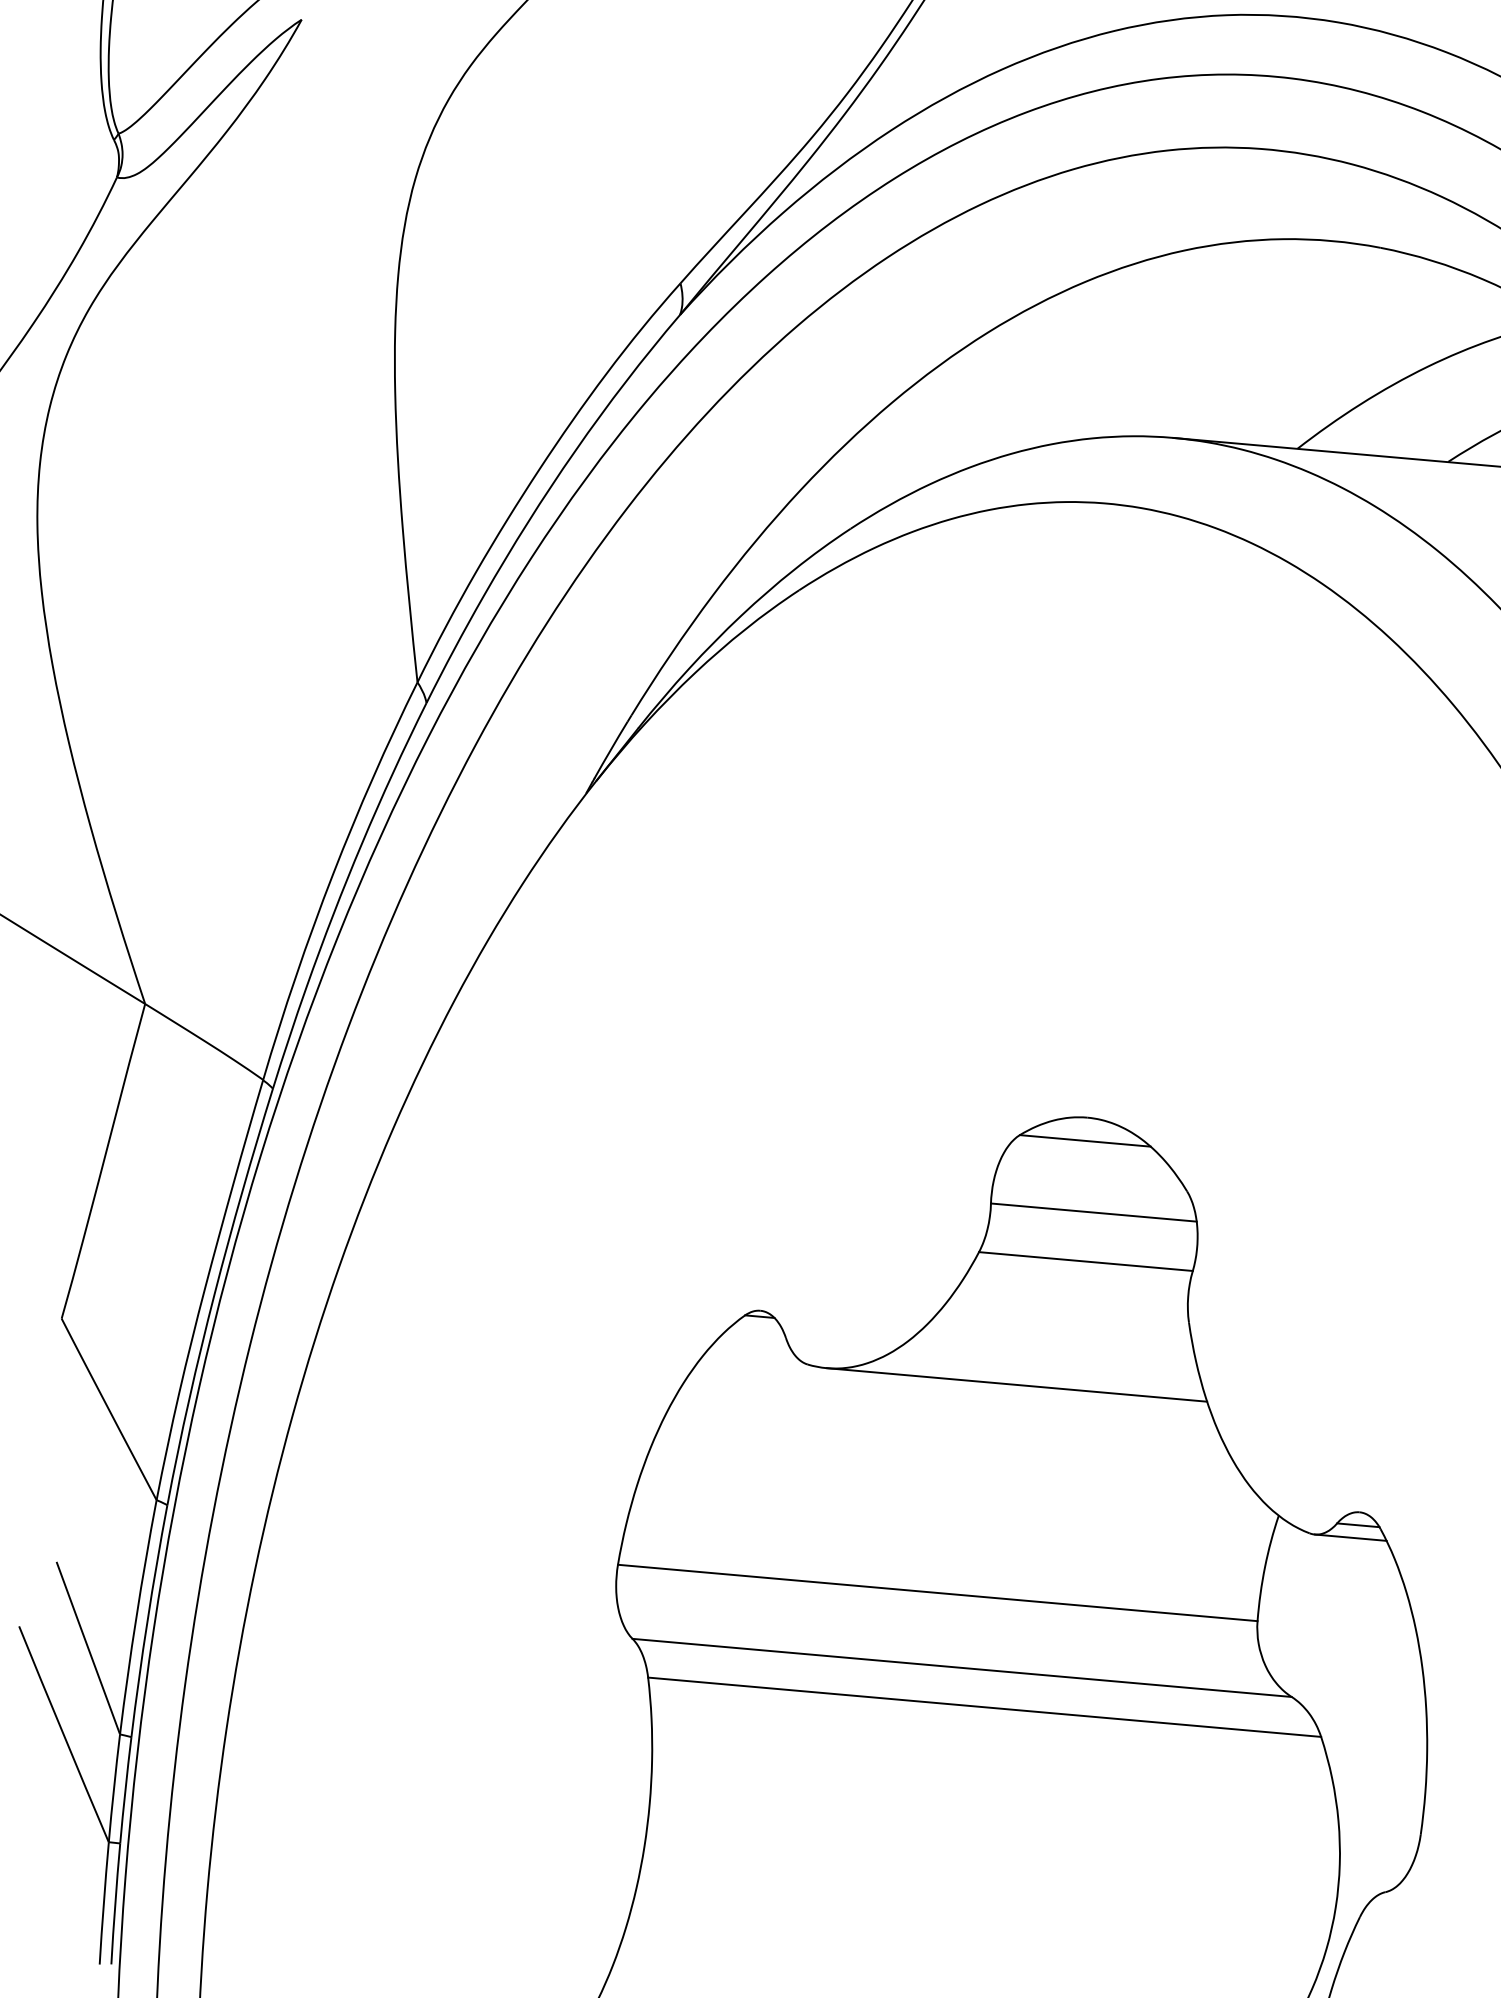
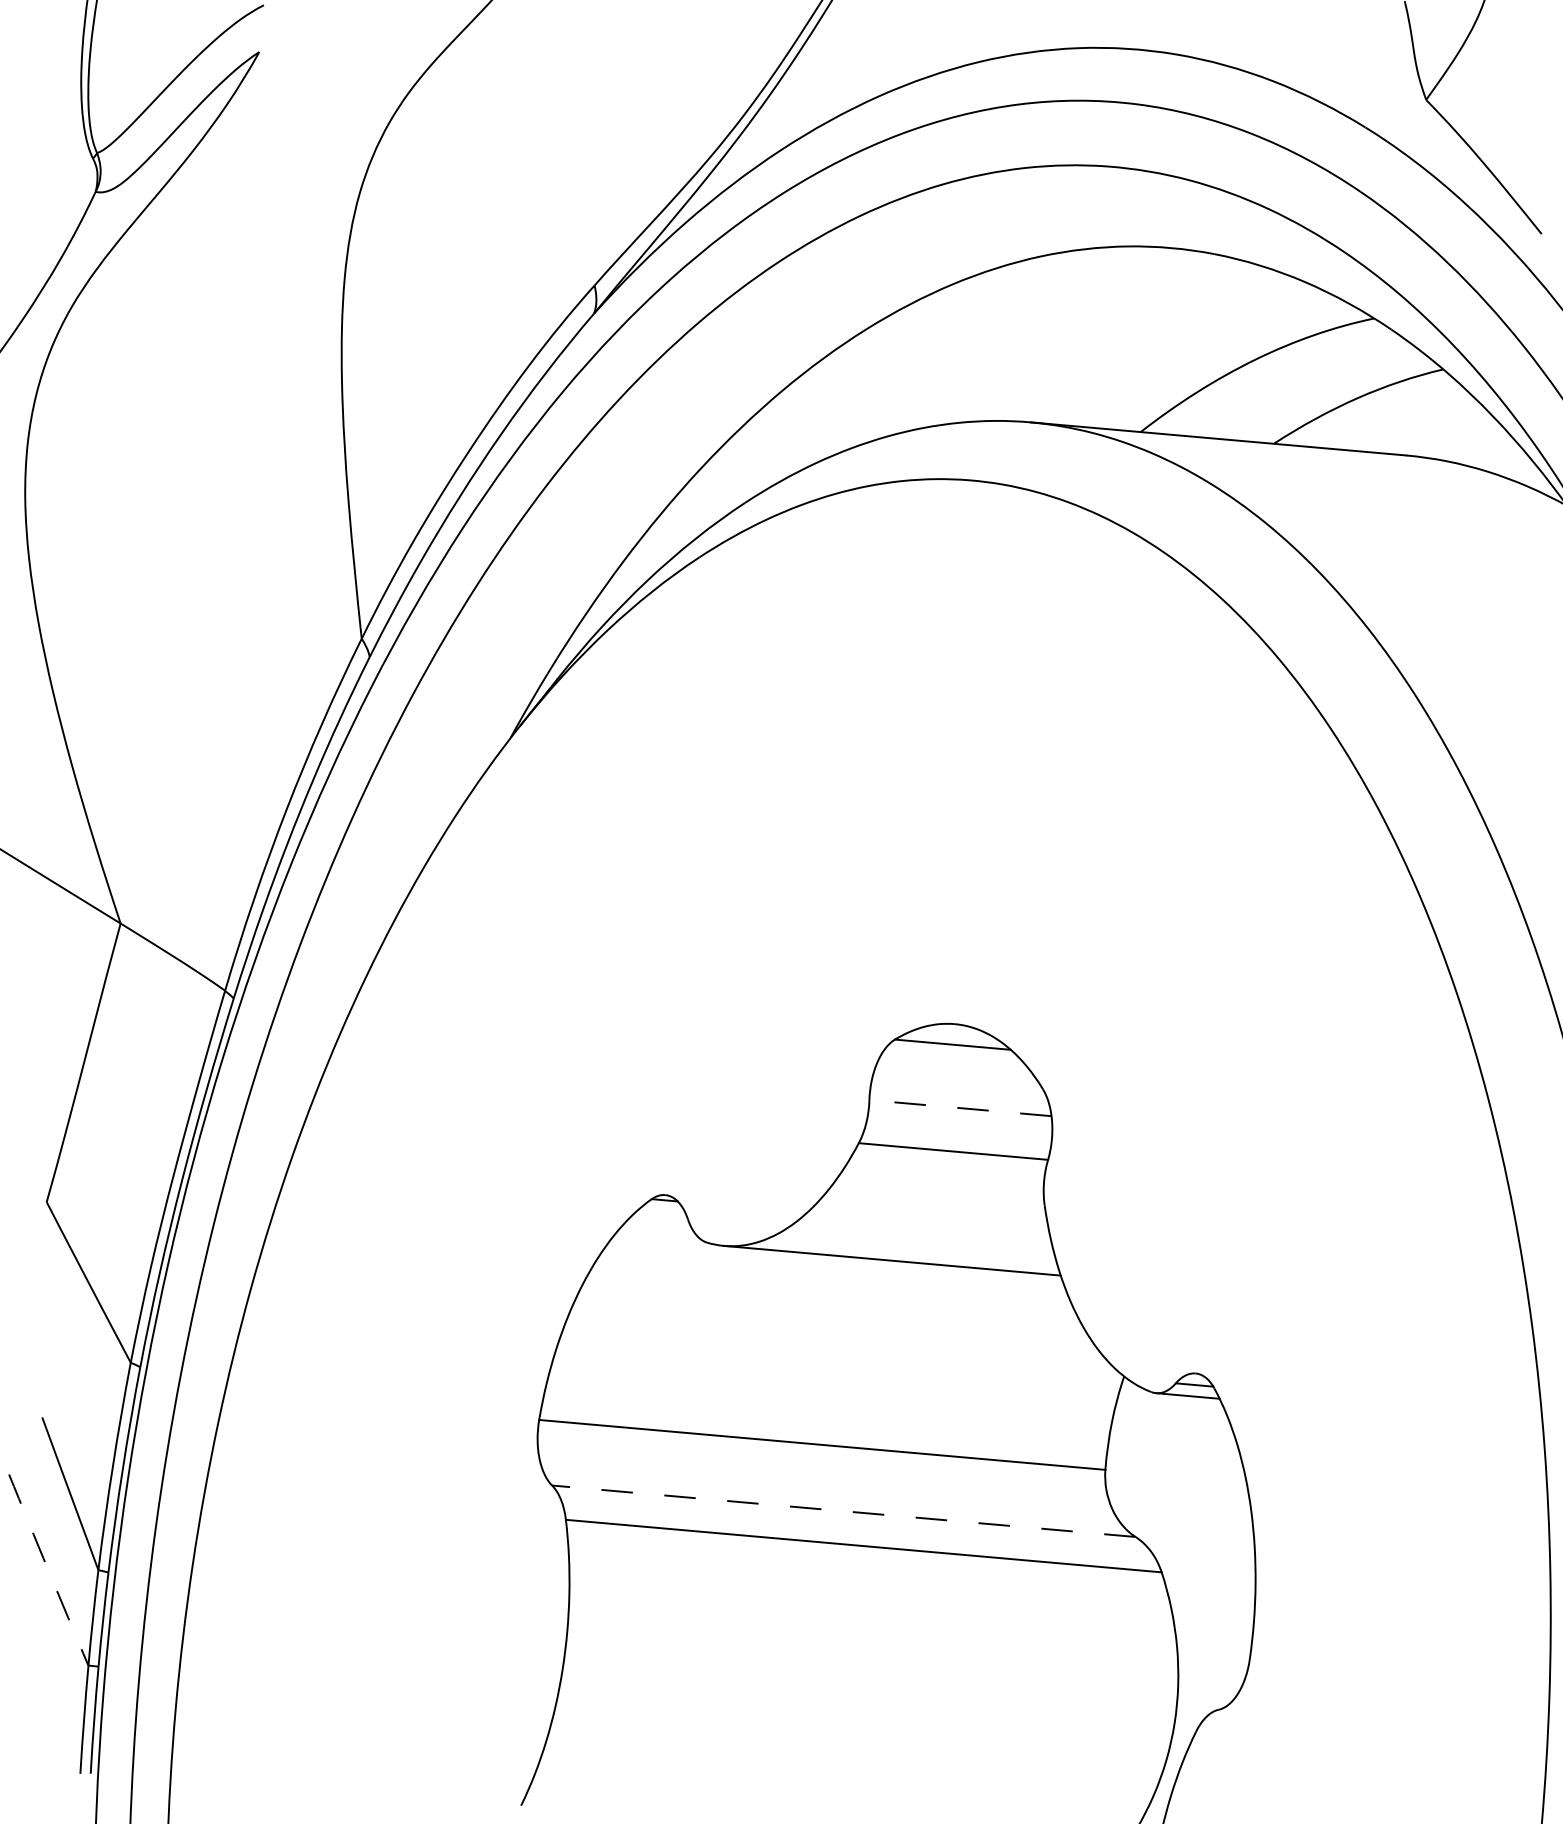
line: (1092, 1212) -> (959, 1108), solid -> dashed
line: (961, 1668) -> (843, 1511), solid -> dashed
arc: (63, 1734) -> (48, 1570), solid -> dashed

